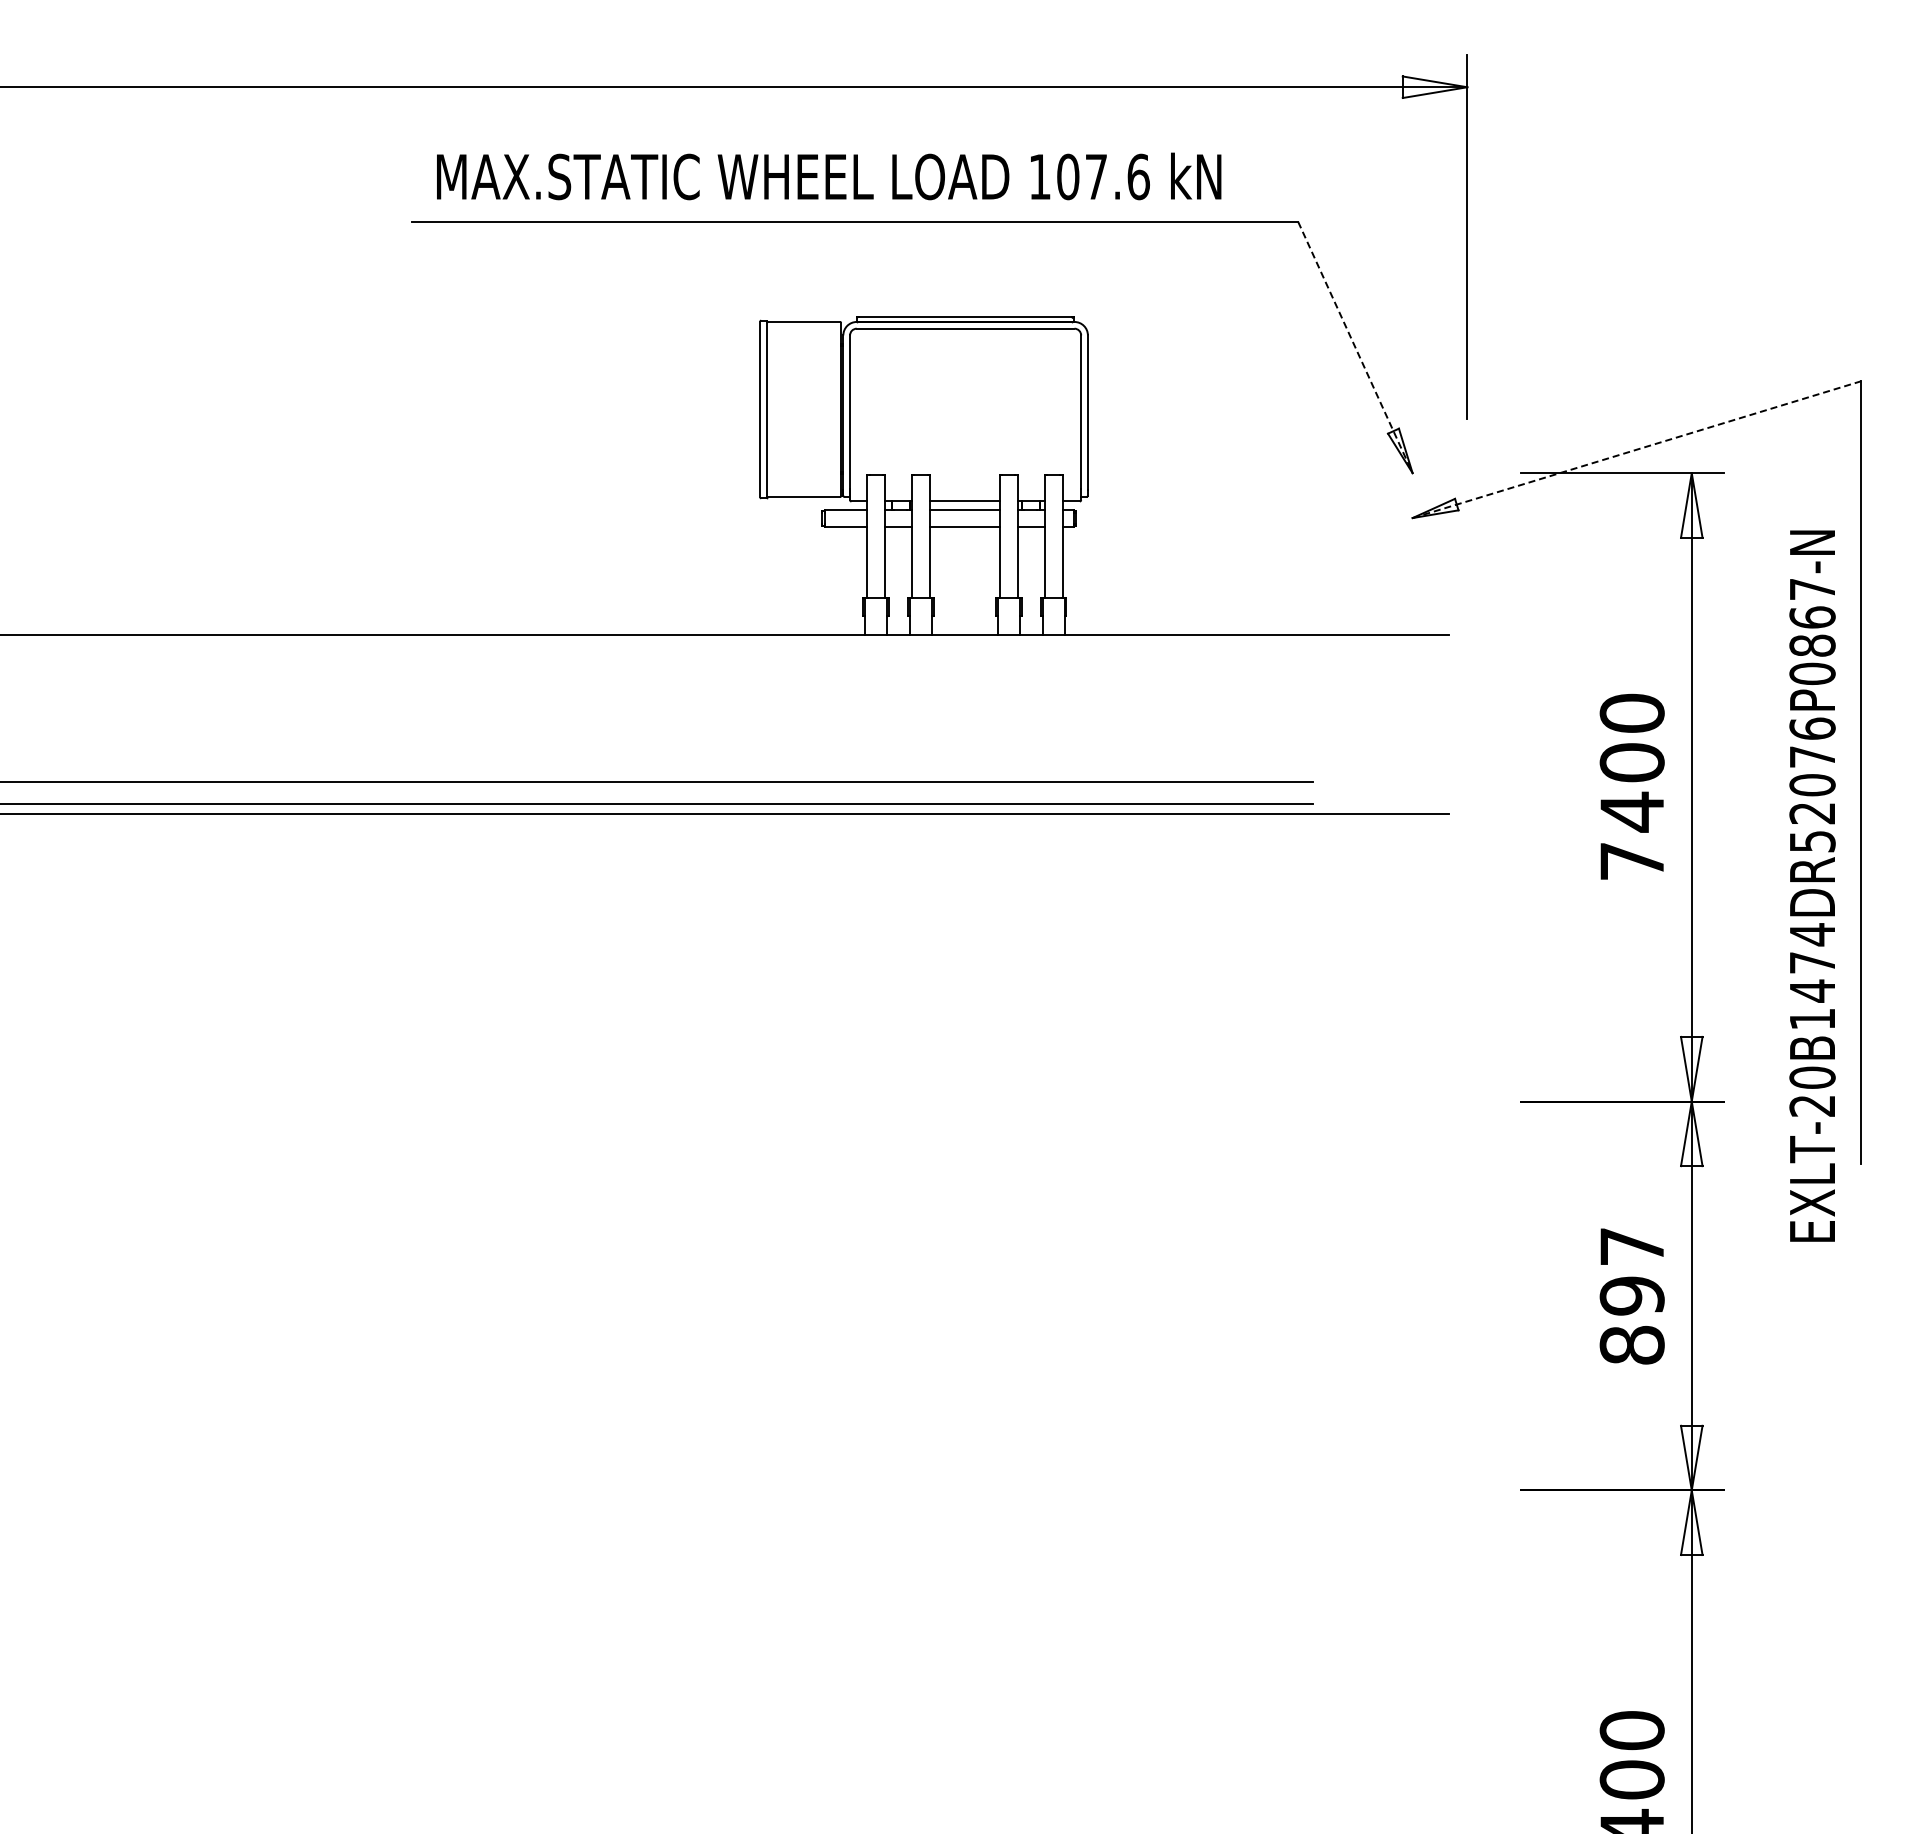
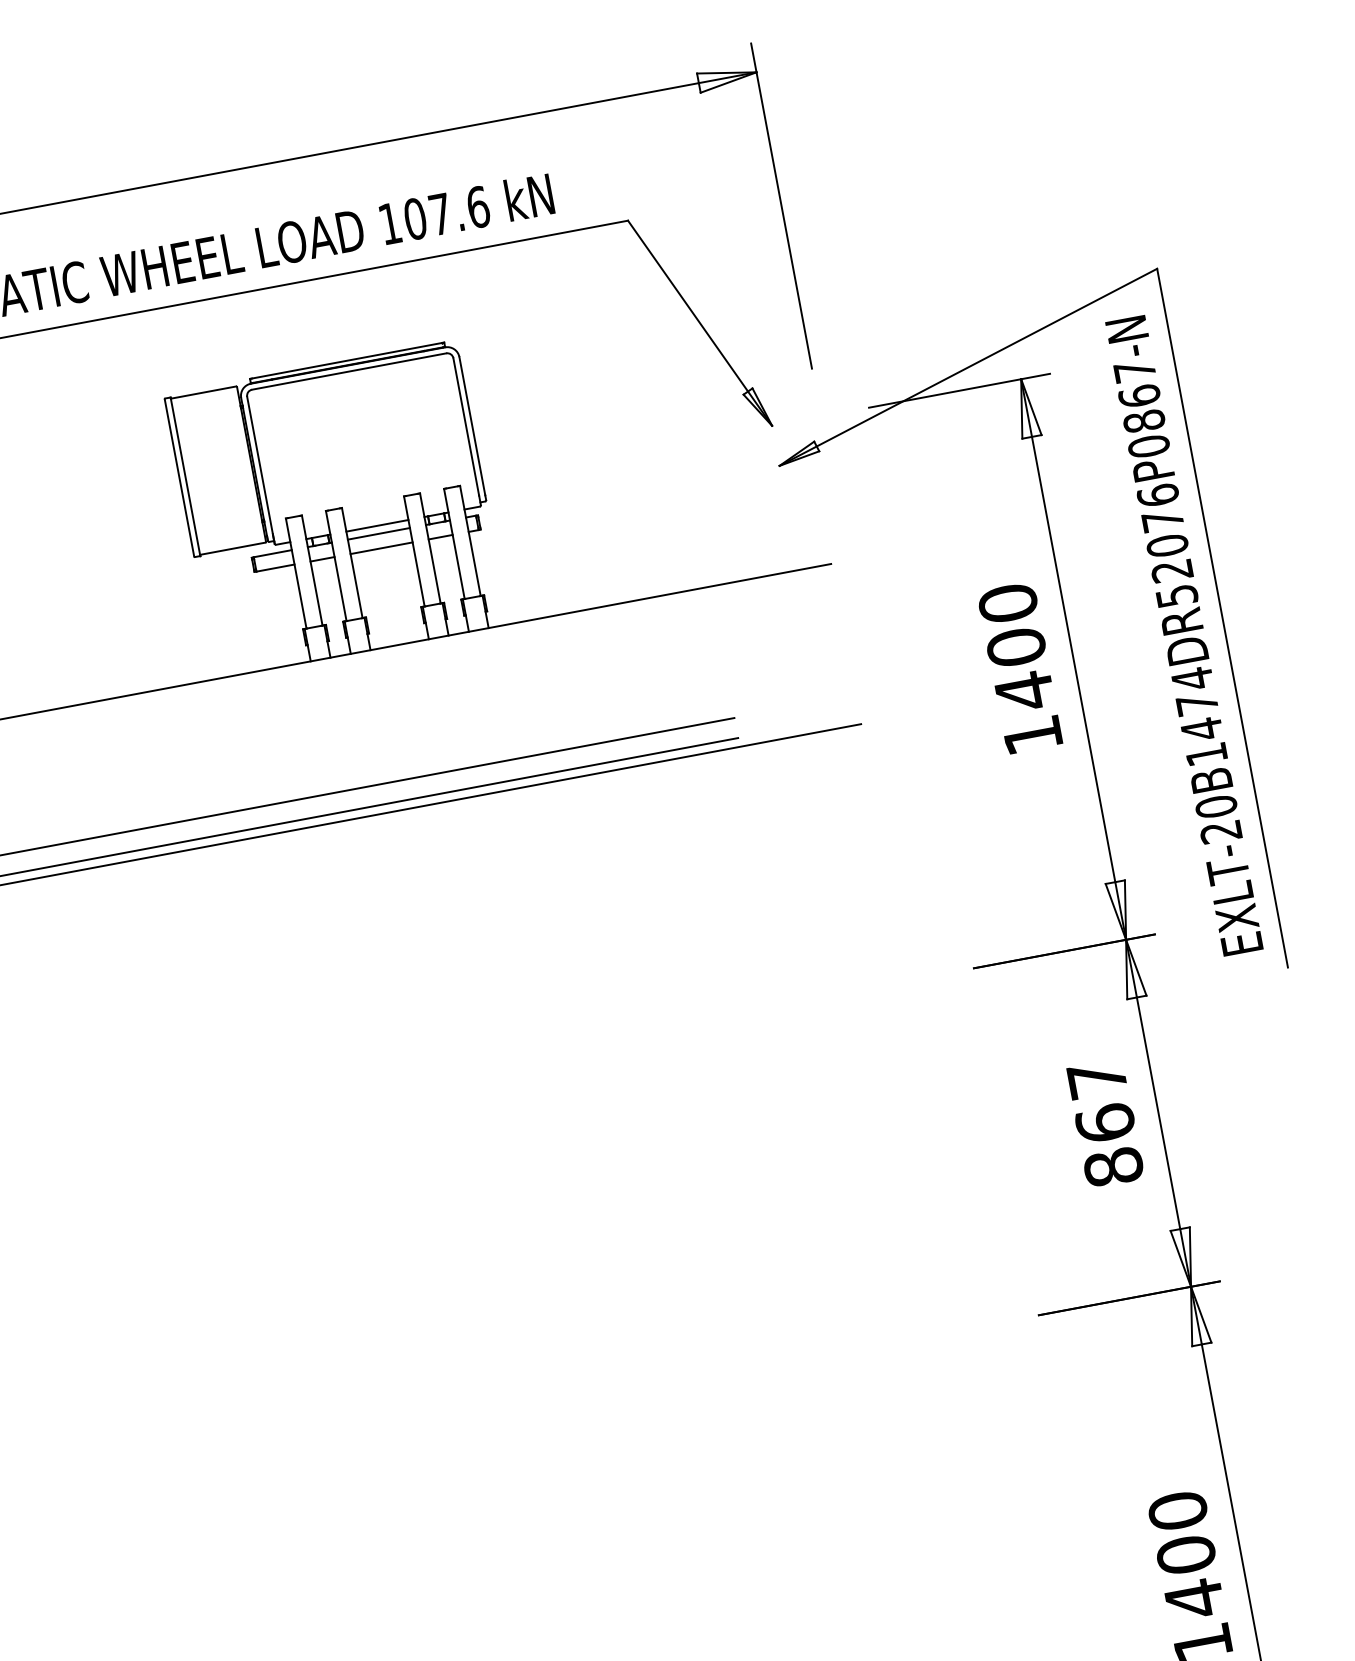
line: (1355, 347) -> (700, 323), dashed -> solid
line: (1637, 449) -> (968, 367), dashed -> solid
text: (1631, 861) -> (1032, 735), 7400 -> 1400
text: (1812, 885) -> (1184, 635), moved
text: (1631, 1295) -> (1104, 1122), 897 -> 867

